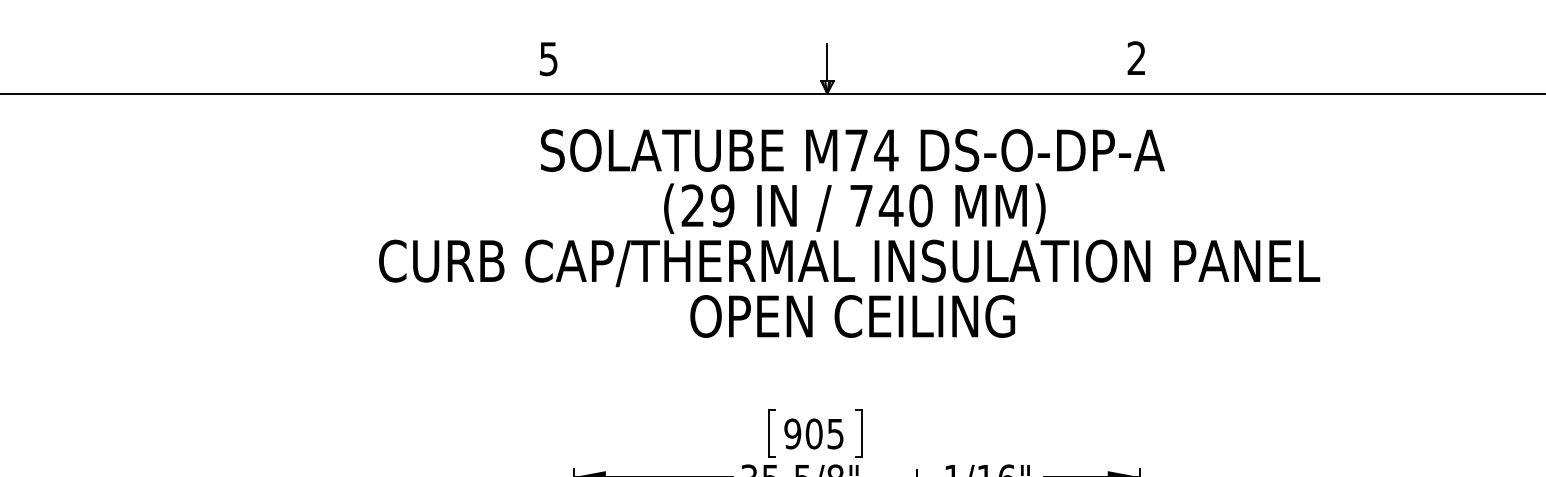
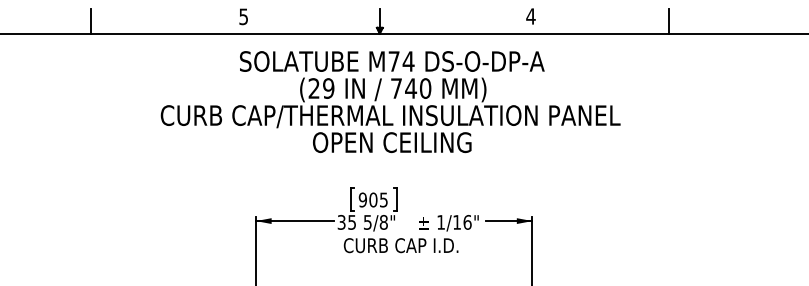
text: (1135, 58) -> (530, 16), 2 -> 4
line: (235, 68) -> (90, 21), added
line: (1418, 68) -> (668, 21), added

